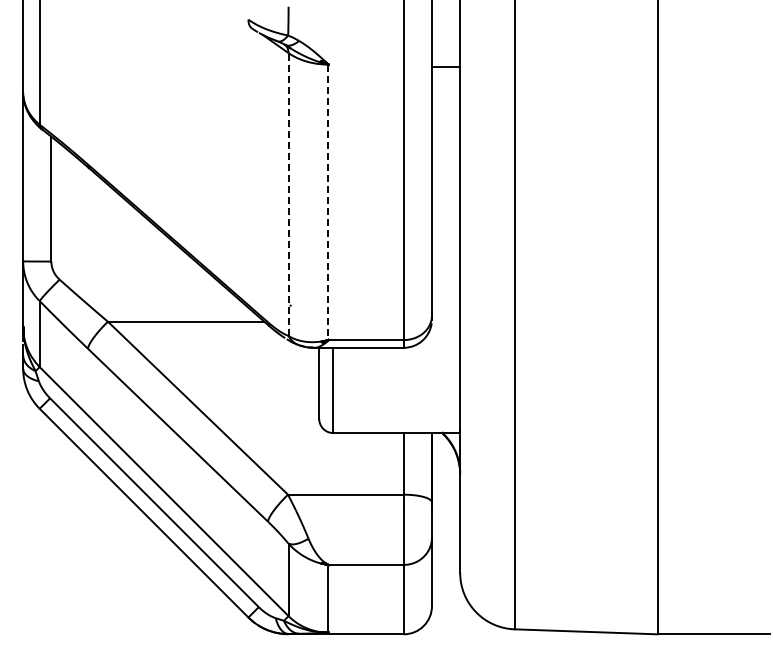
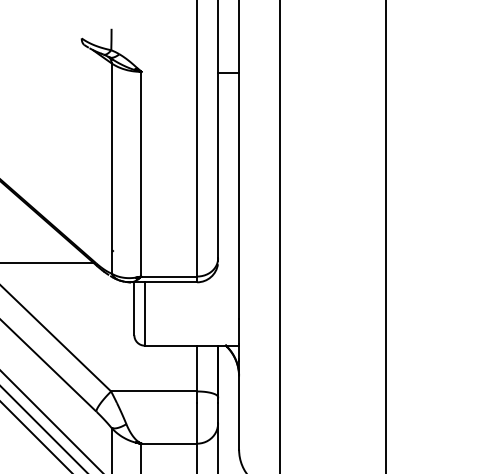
line: (288, 194) -> (111, 168), dashed -> solid
line: (328, 202) -> (141, 174), dashed -> solid

